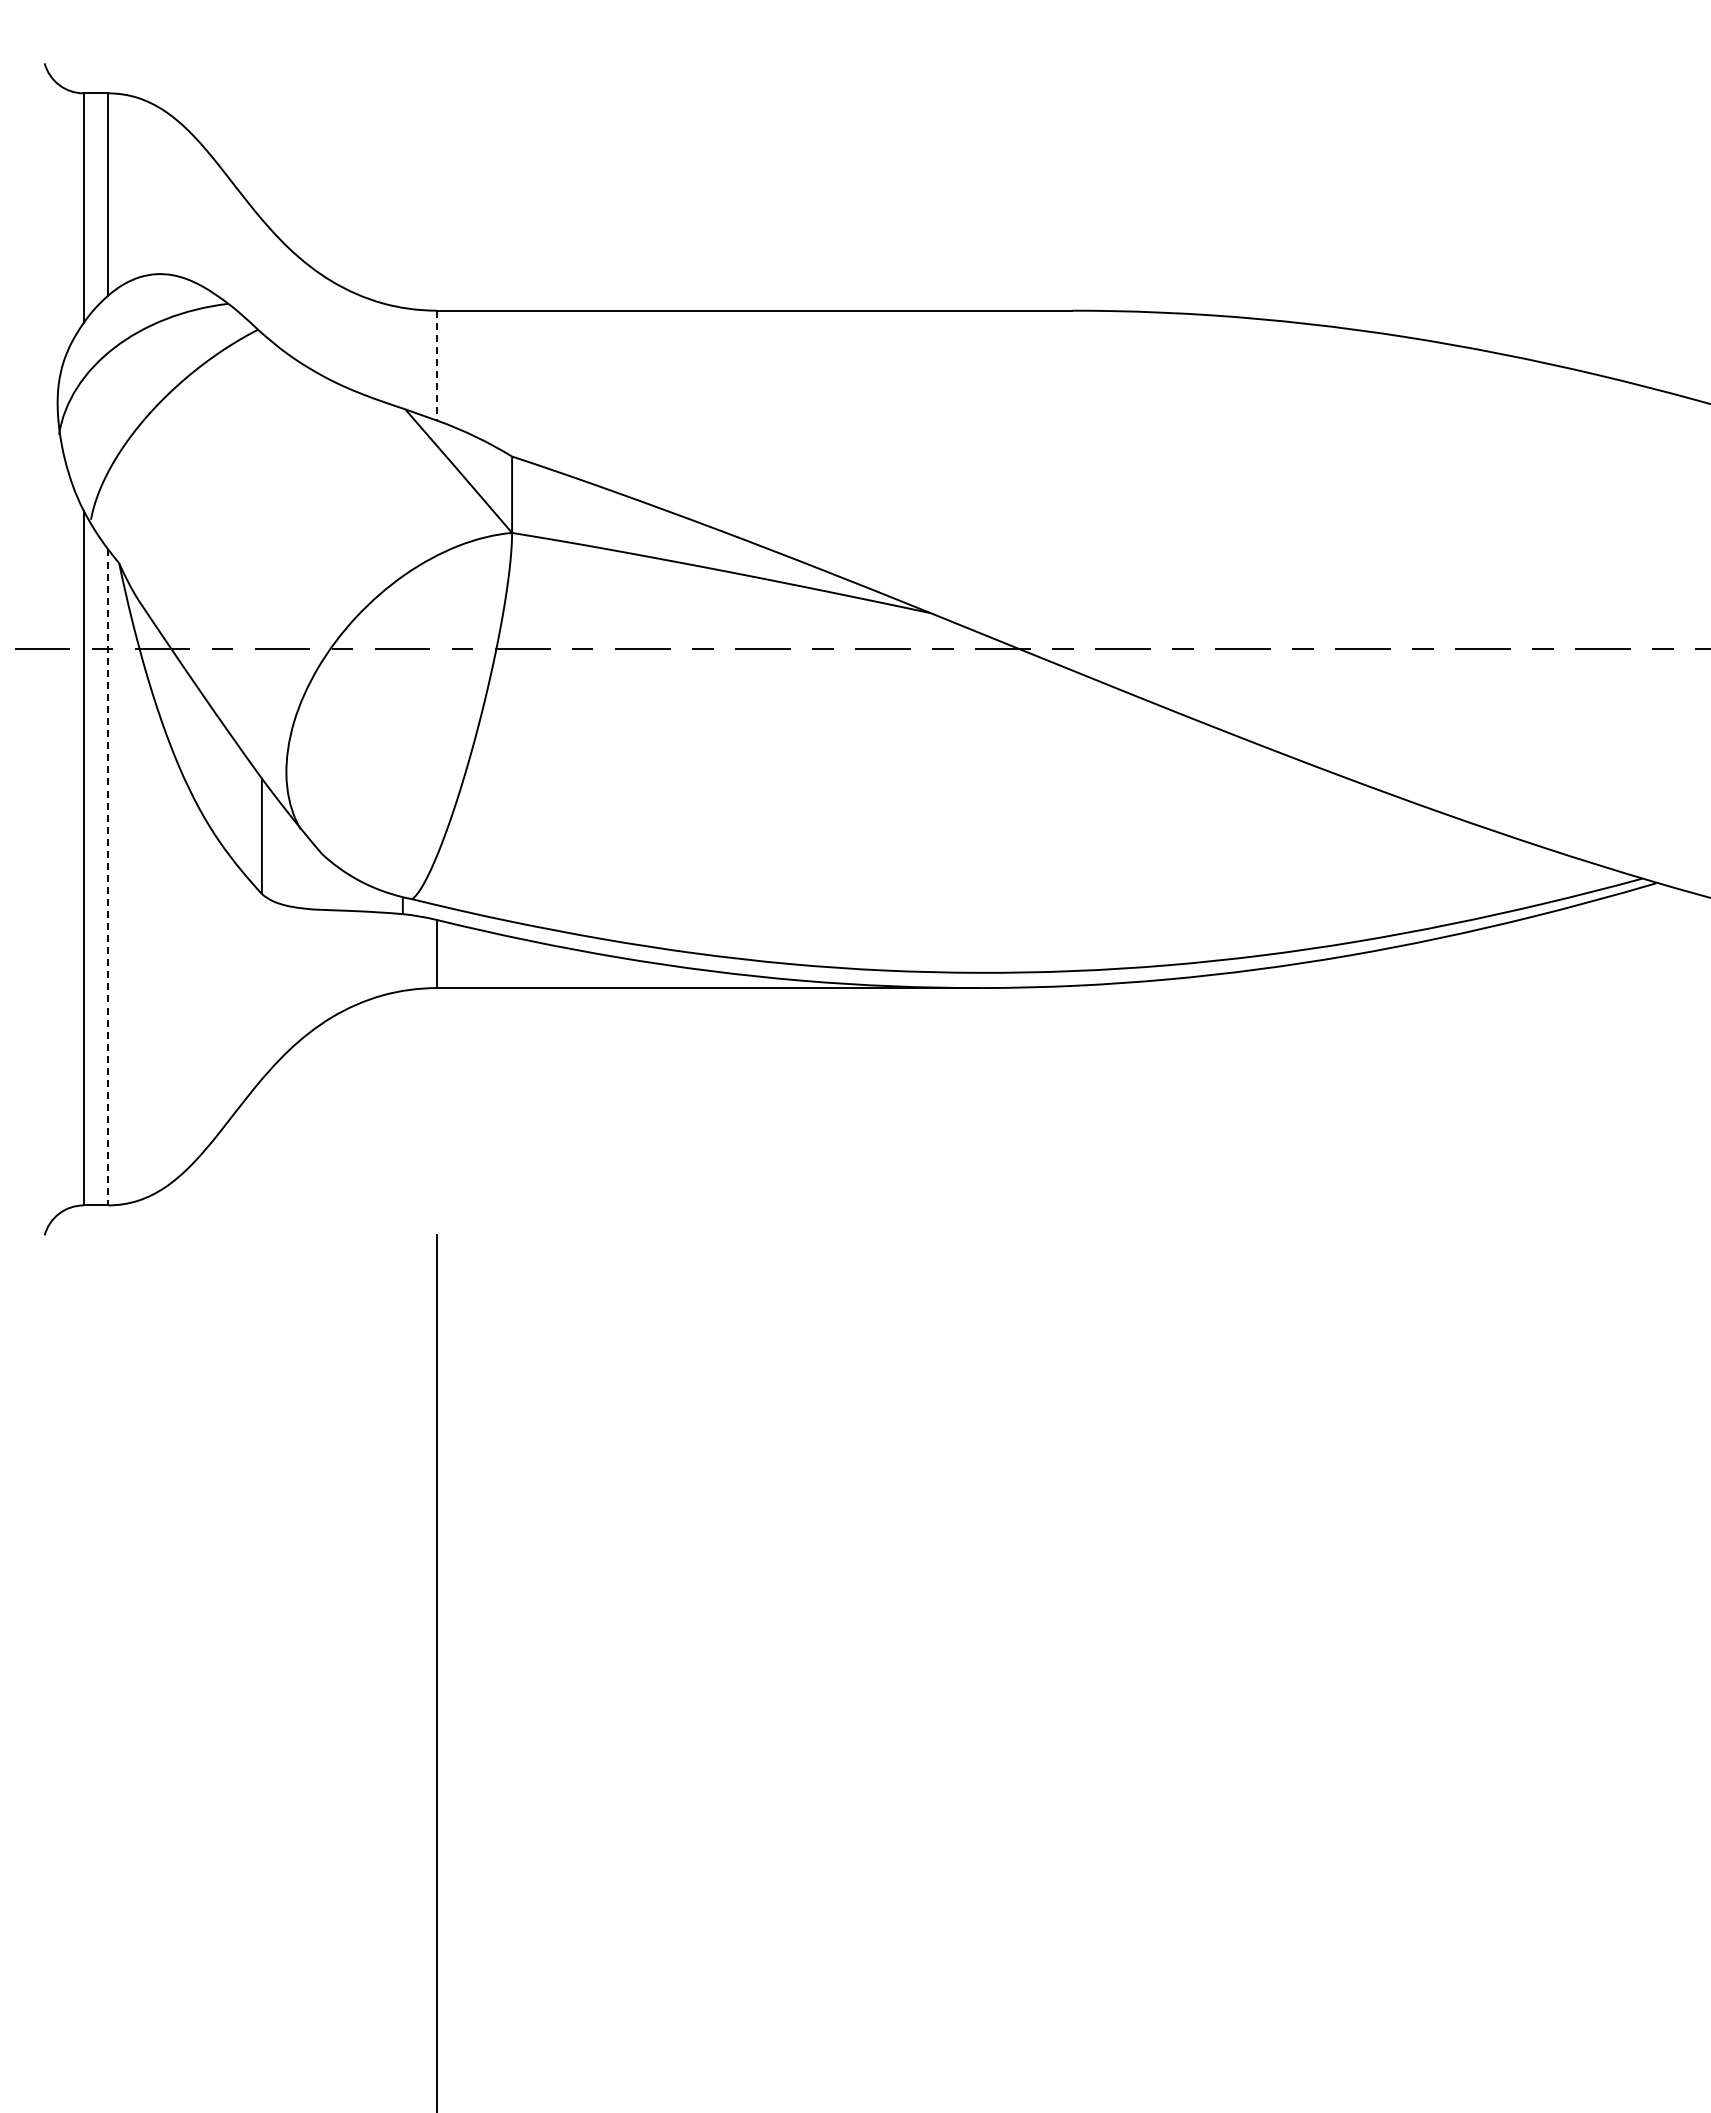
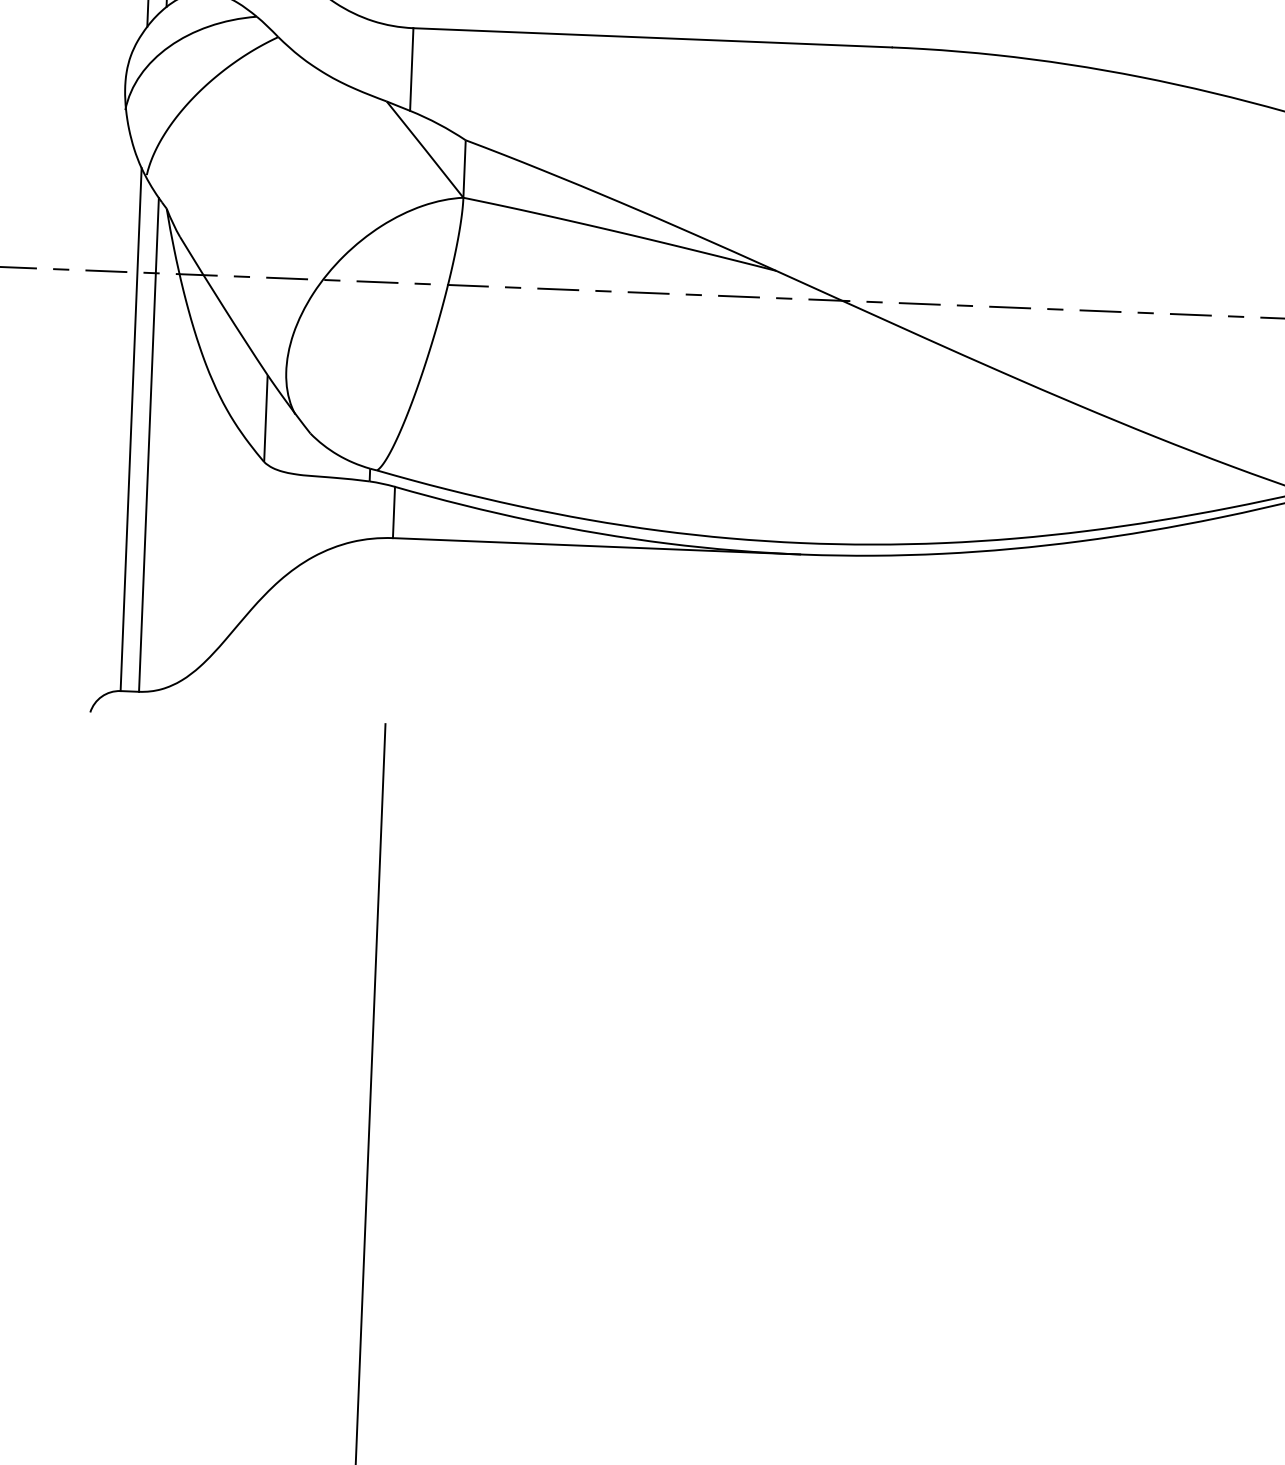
line: (436, 365) -> (411, 69), dashed -> solid
line: (108, 877) -> (149, 444), dashed -> solid

